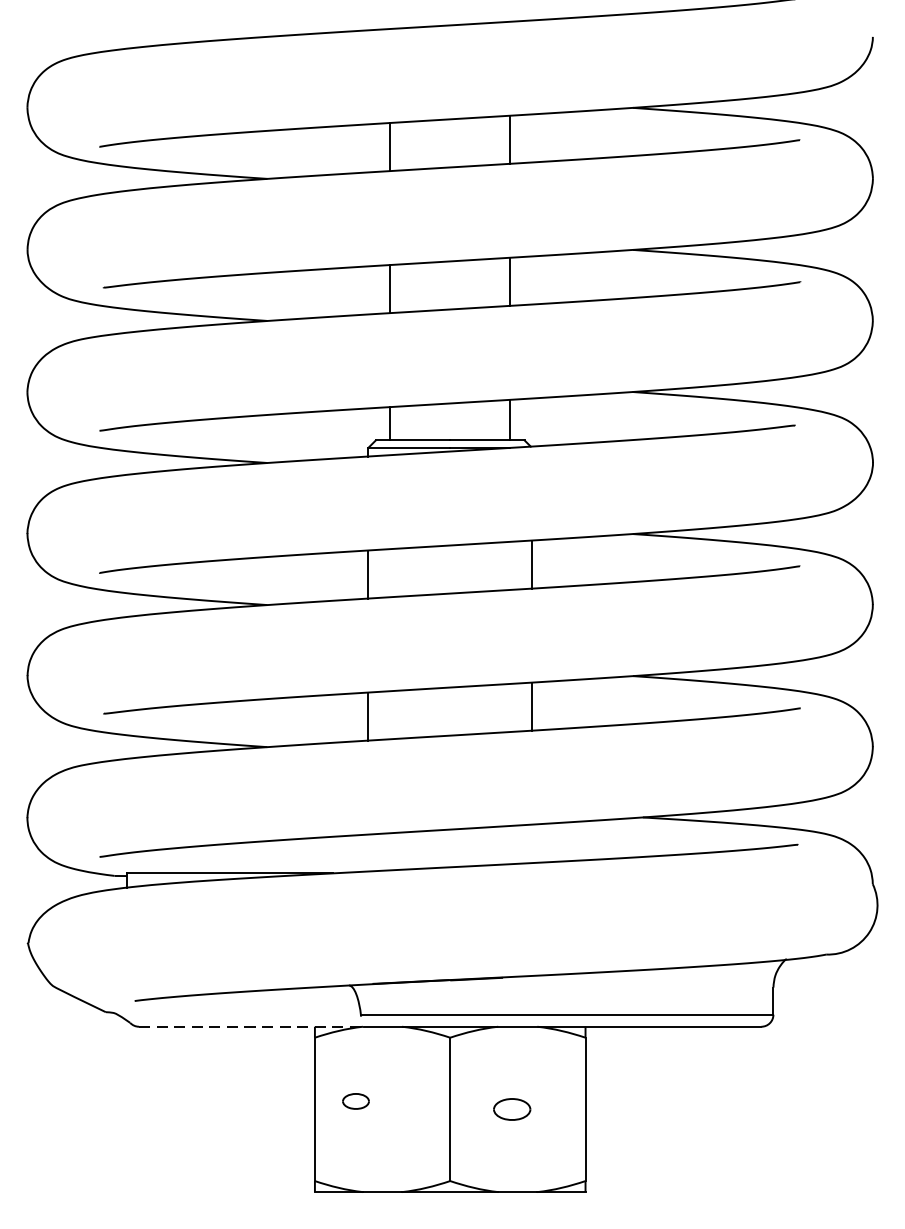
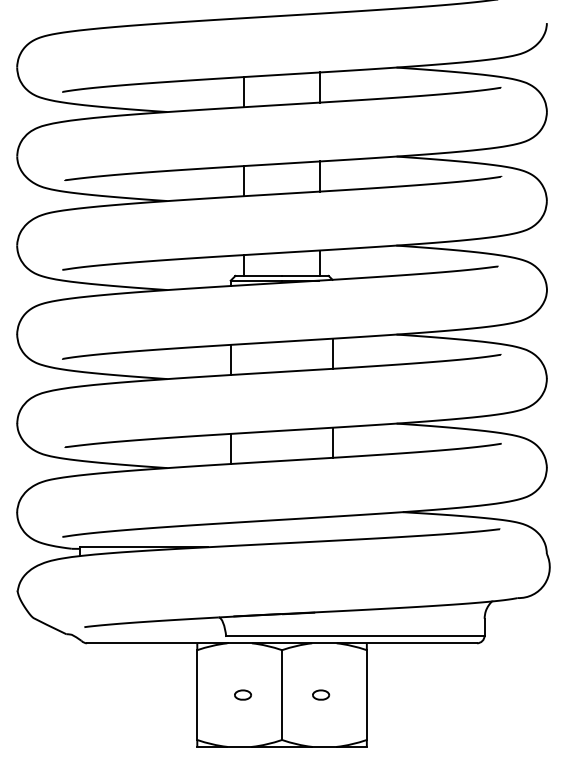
line: (251, 1027) -> (157, 643), dashed -> solid
part: (355, 1100) -> (242, 694), moved
part: (513, 1108) -> (321, 694), size x0.71

